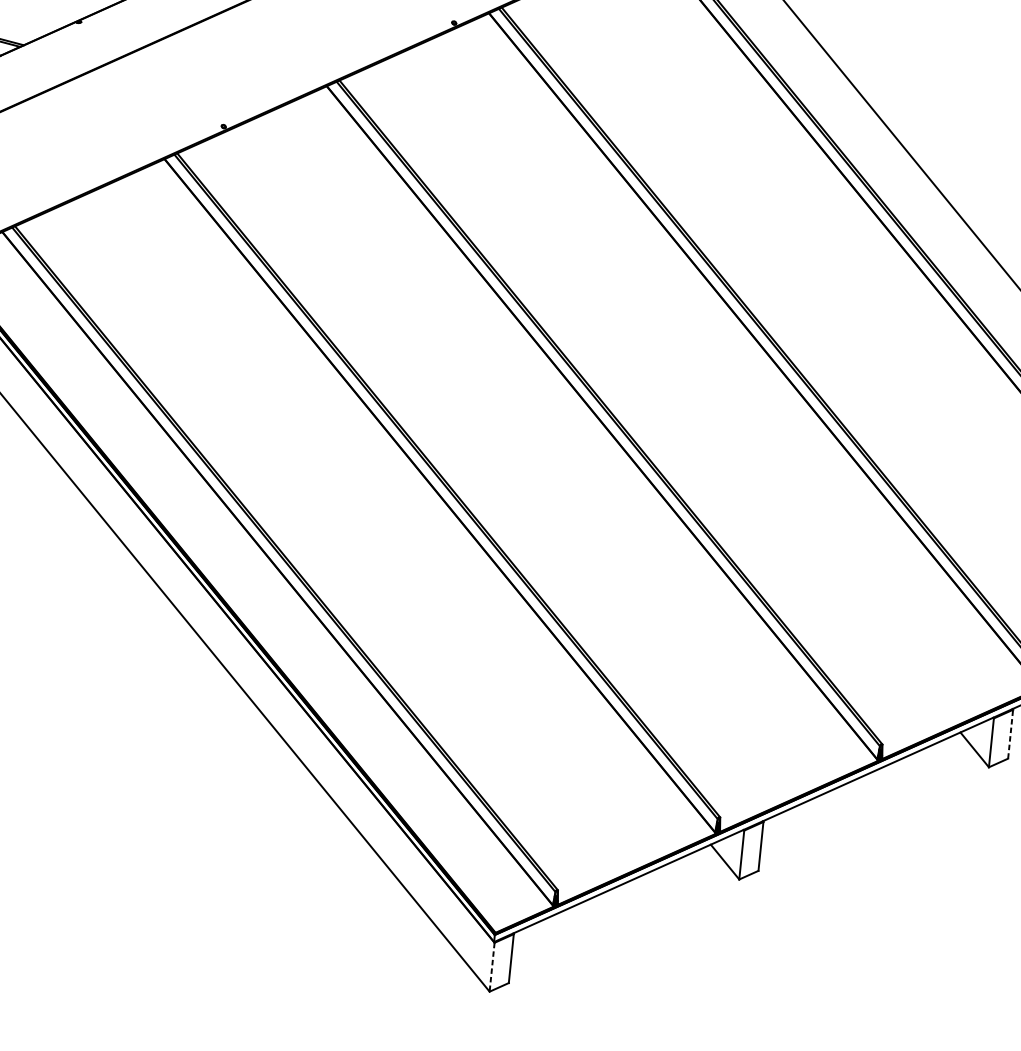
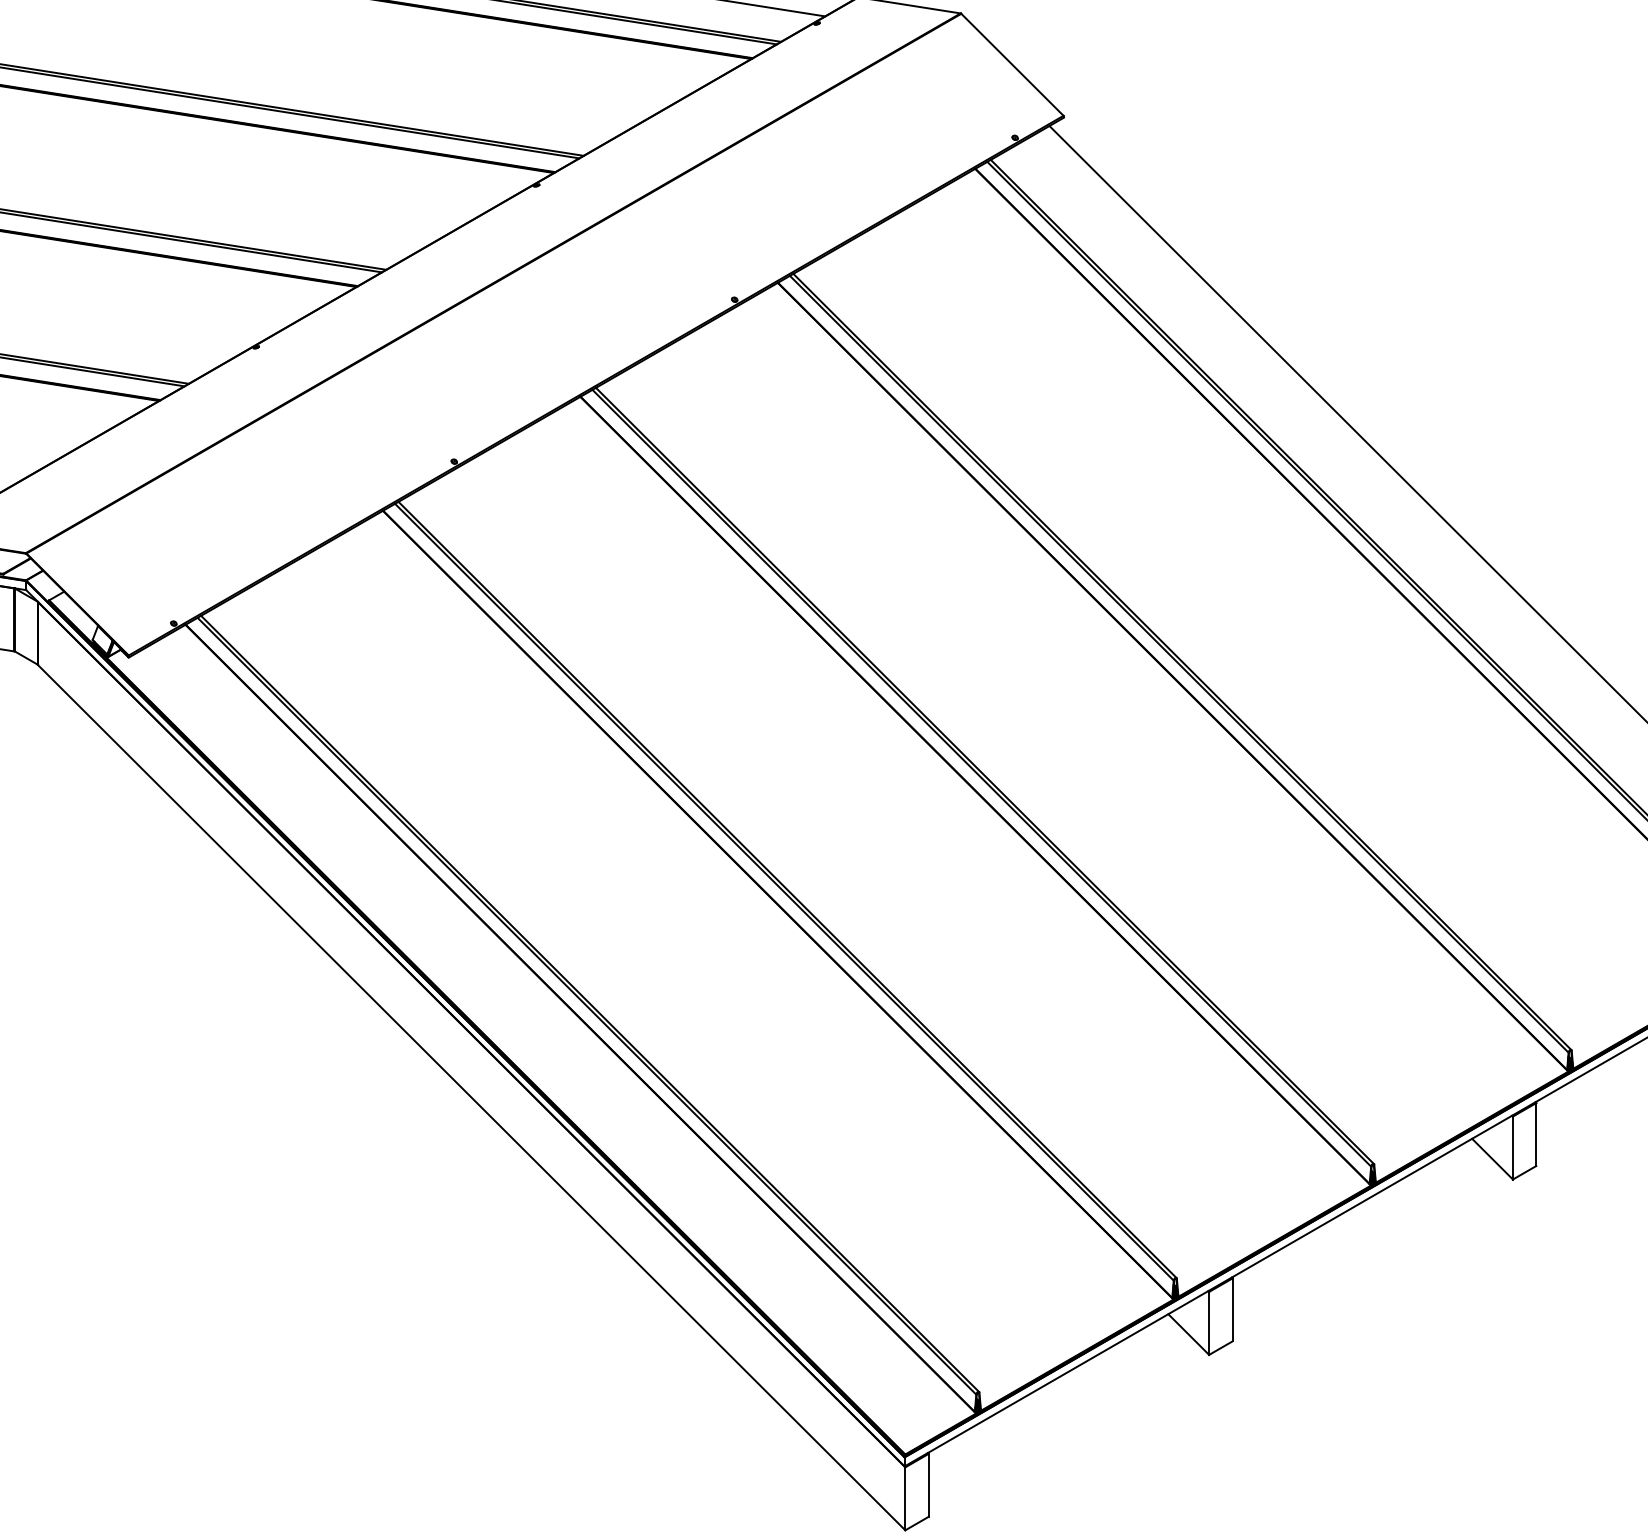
line: (1010, 734) -> (1536, 1134), dashed -> solid
line: (492, 967) -> (905, 1499), dashed -> solid

